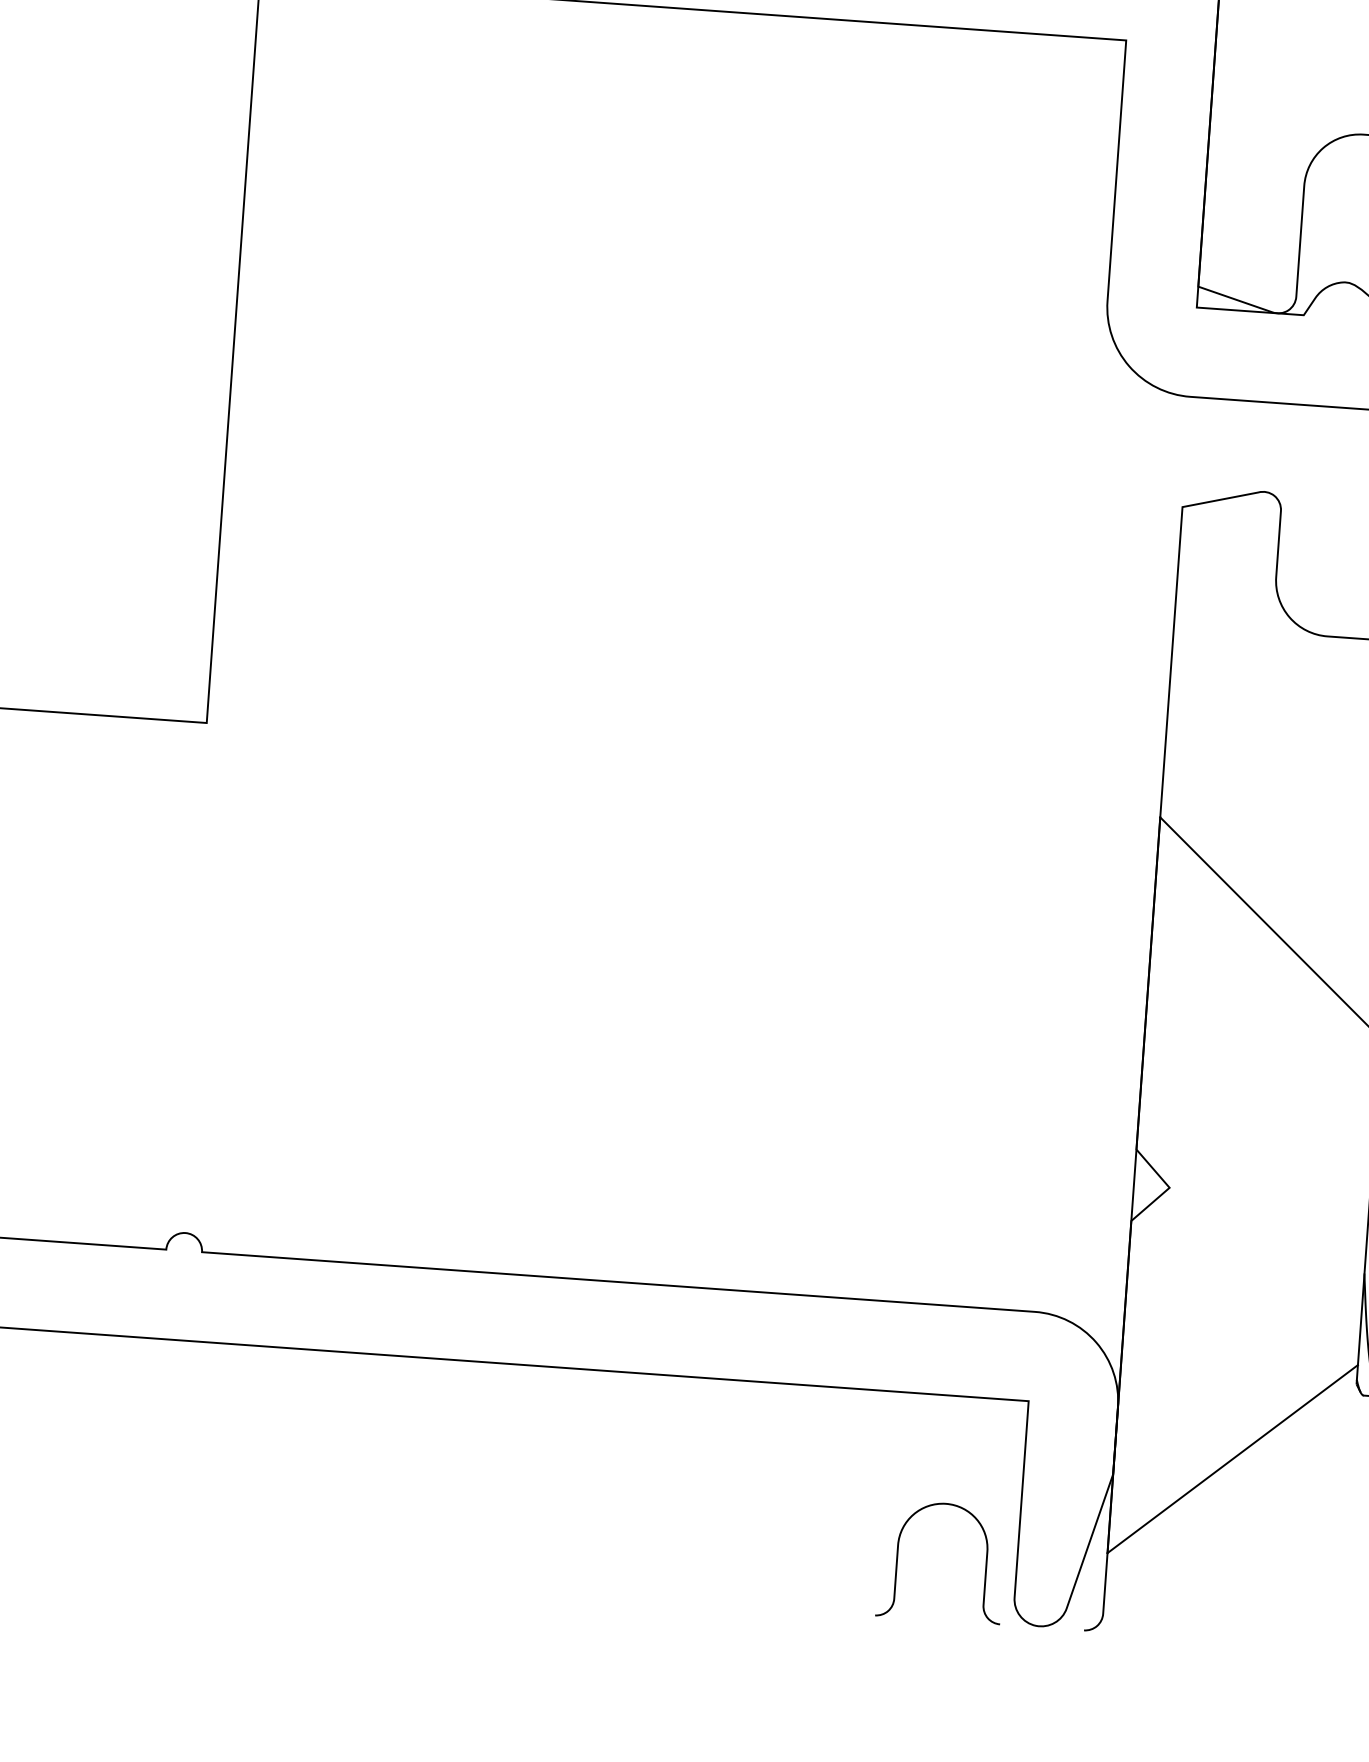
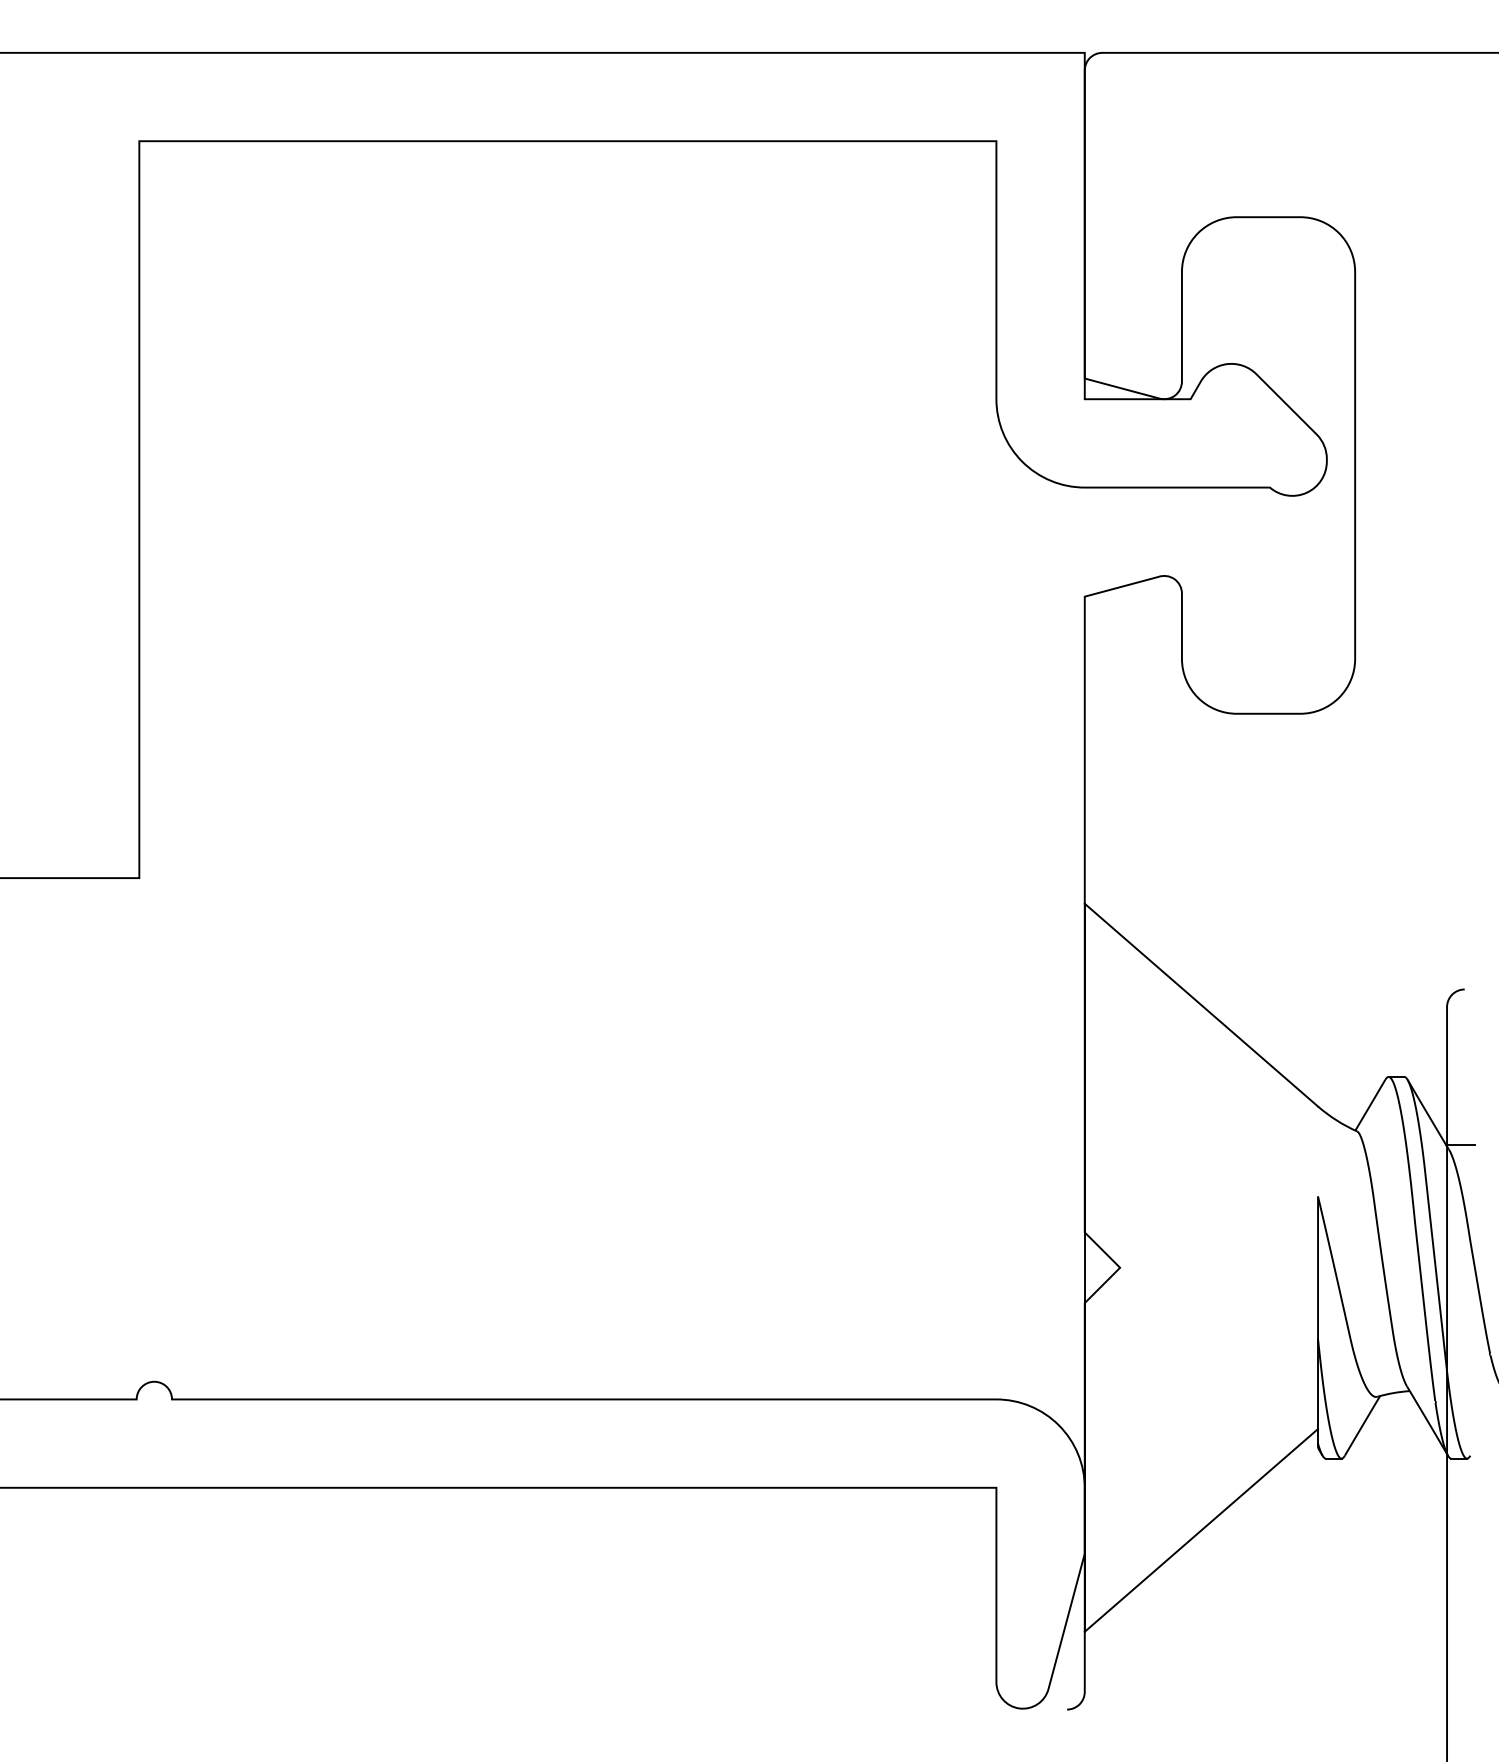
curve: (897, 1558) -> (878, 1651), removed

